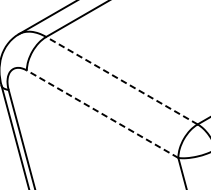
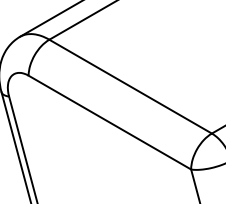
line: (121, 80) -> (130, 86), dashed -> solid
line: (102, 114) -> (109, 122), dashed -> solid

